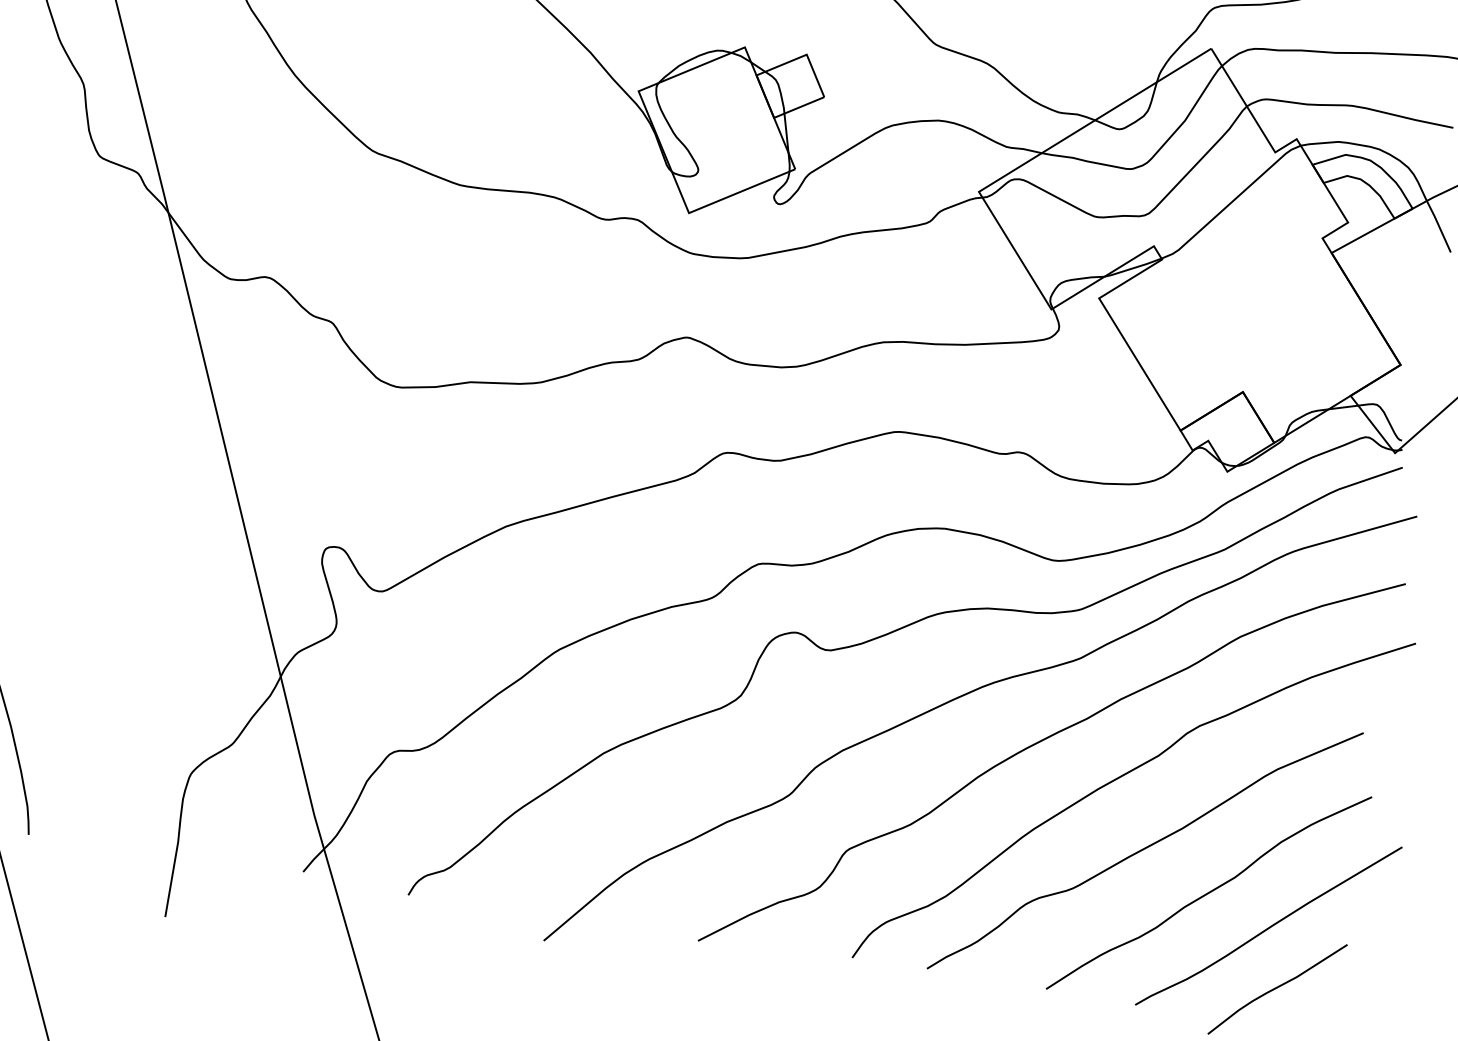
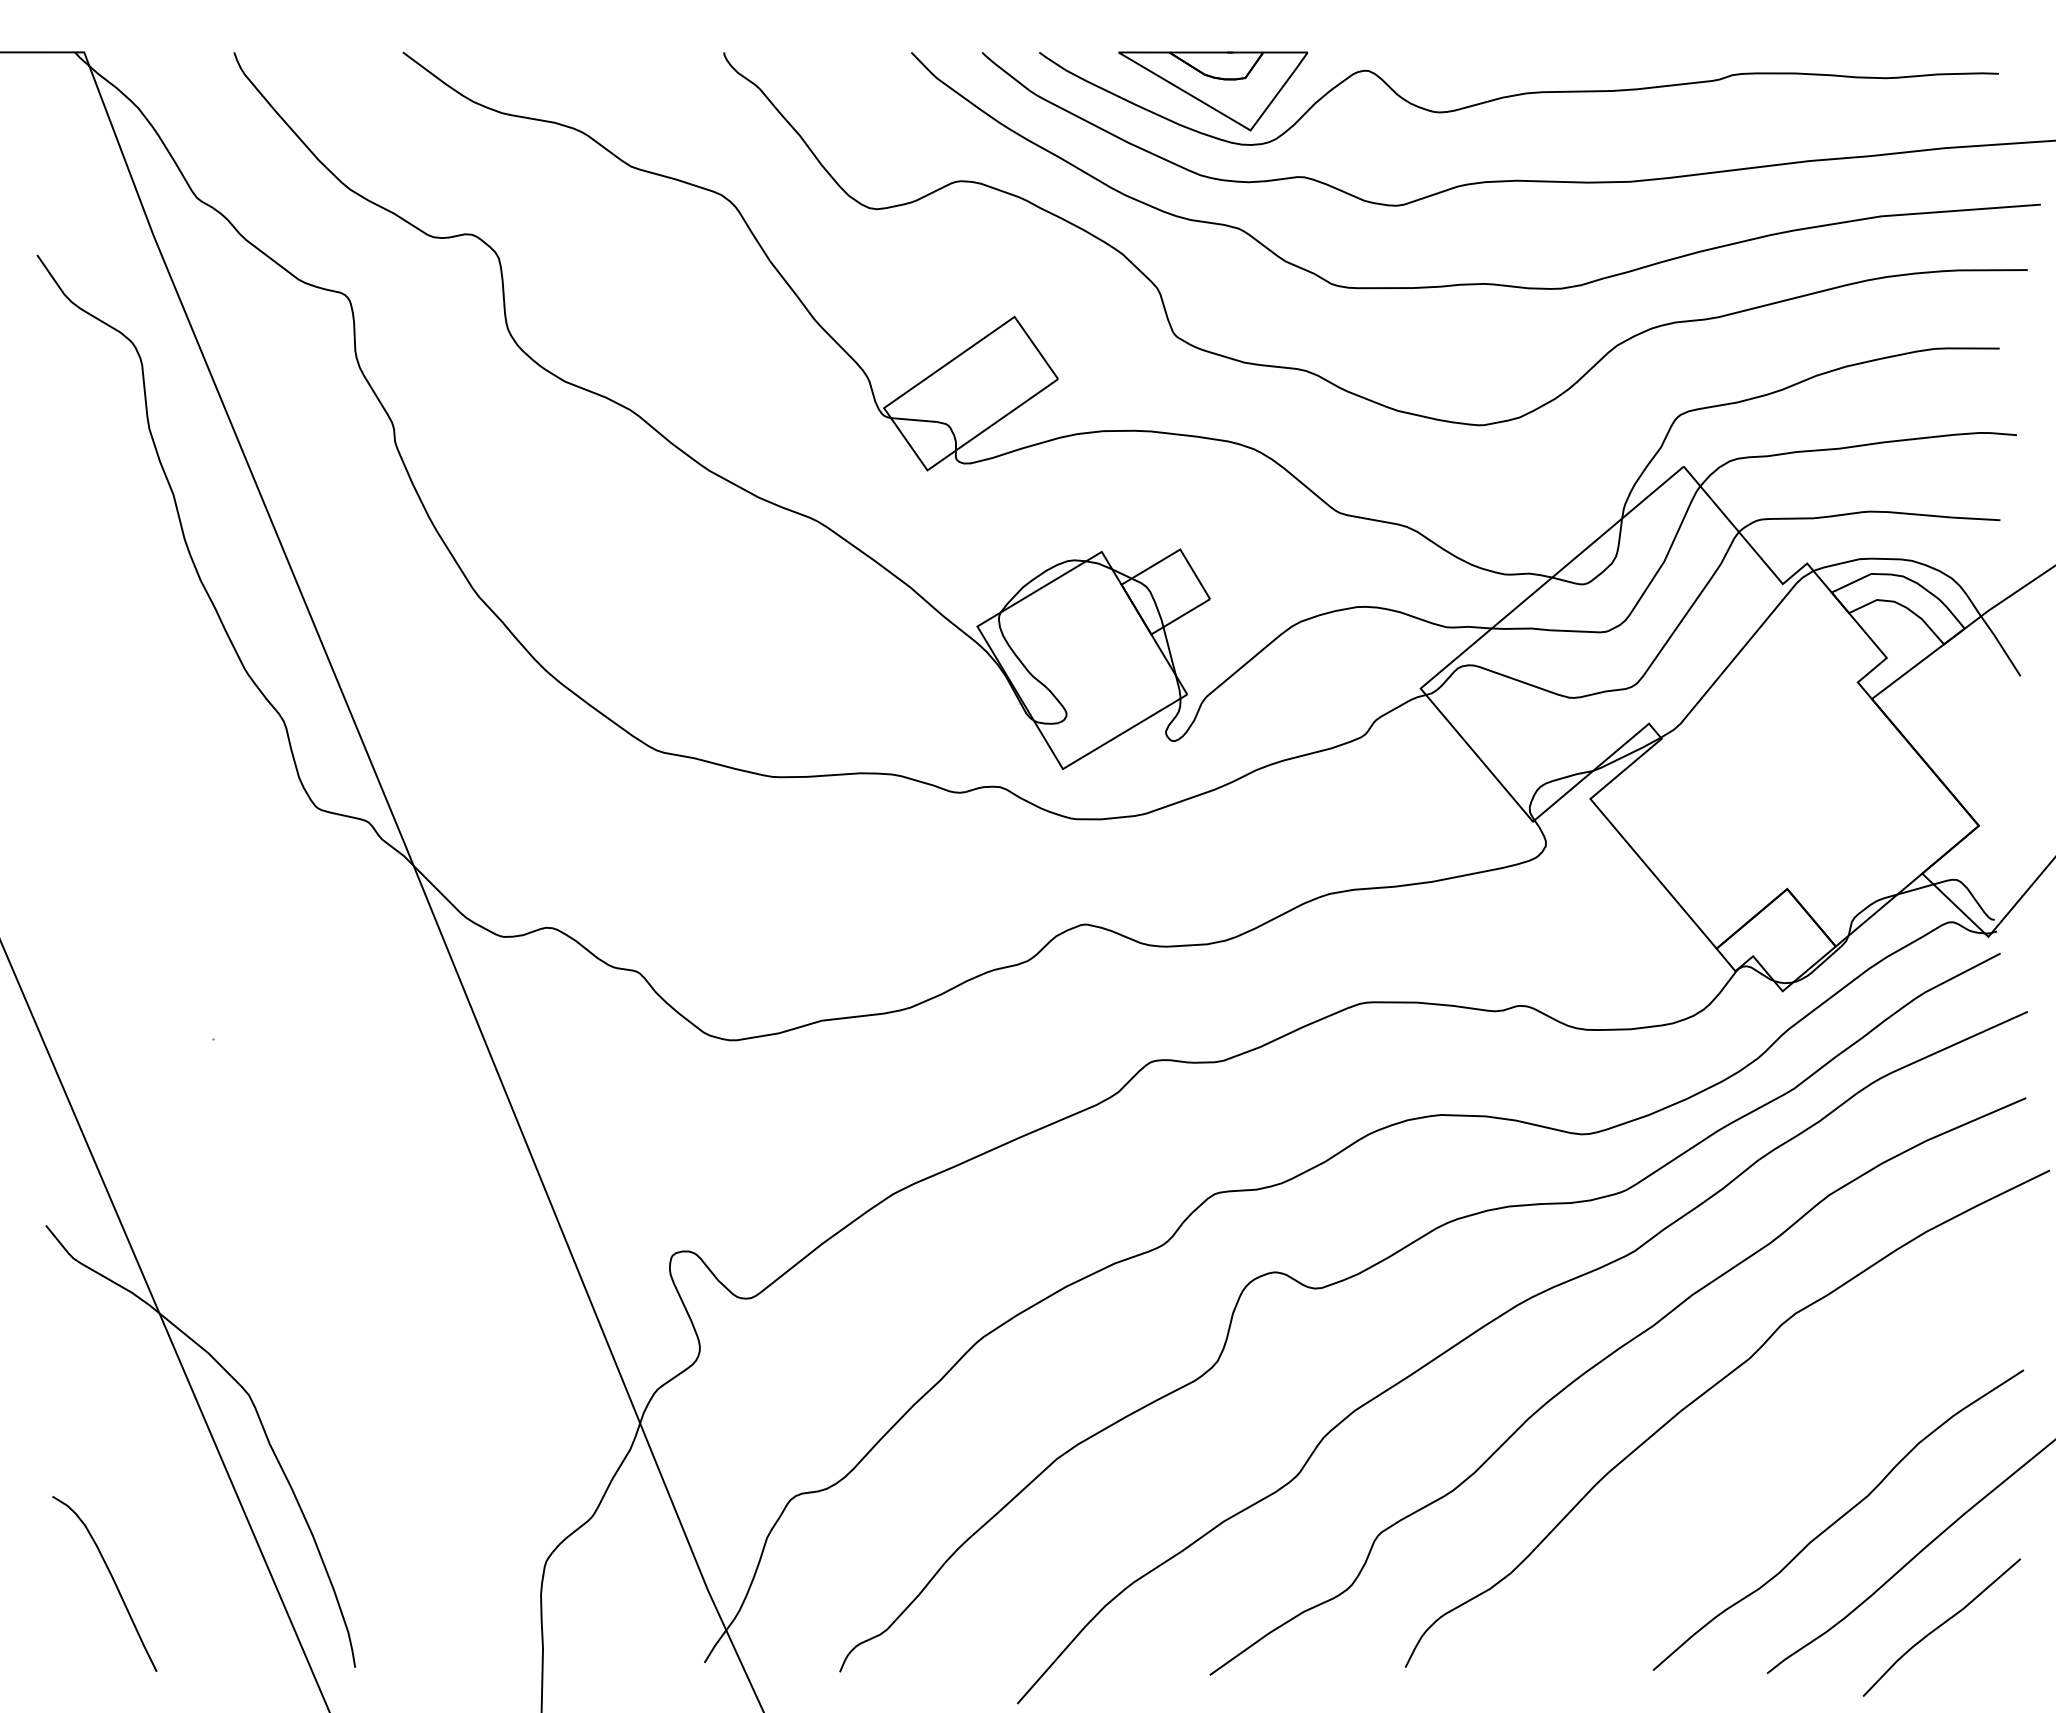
curve: (1144, 849) -> (1749, 1478), removed

